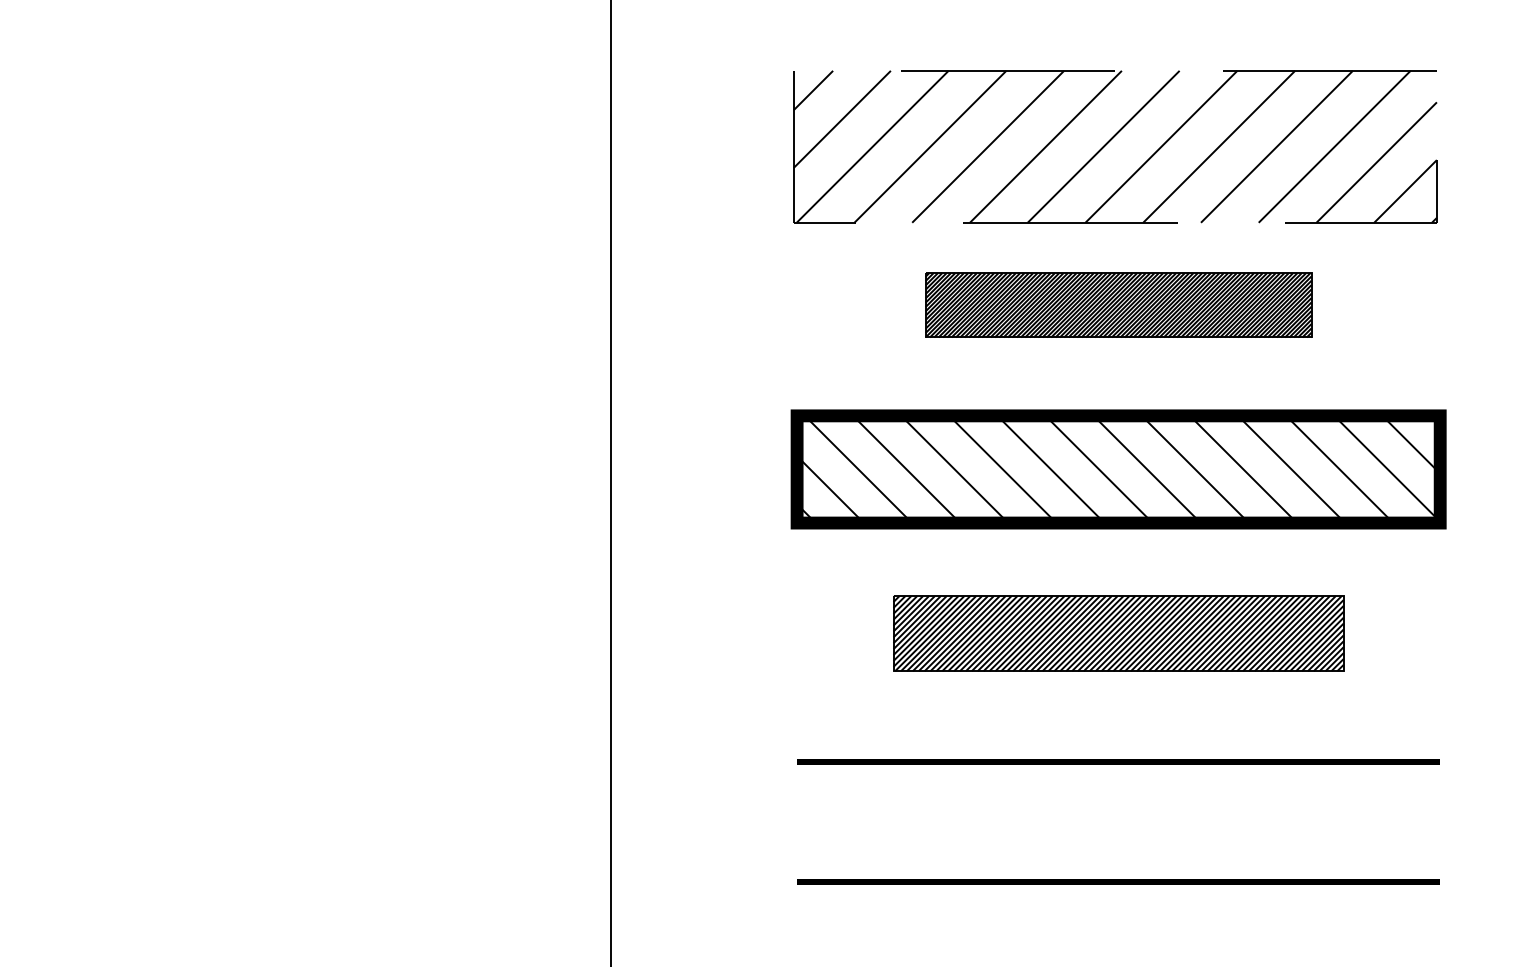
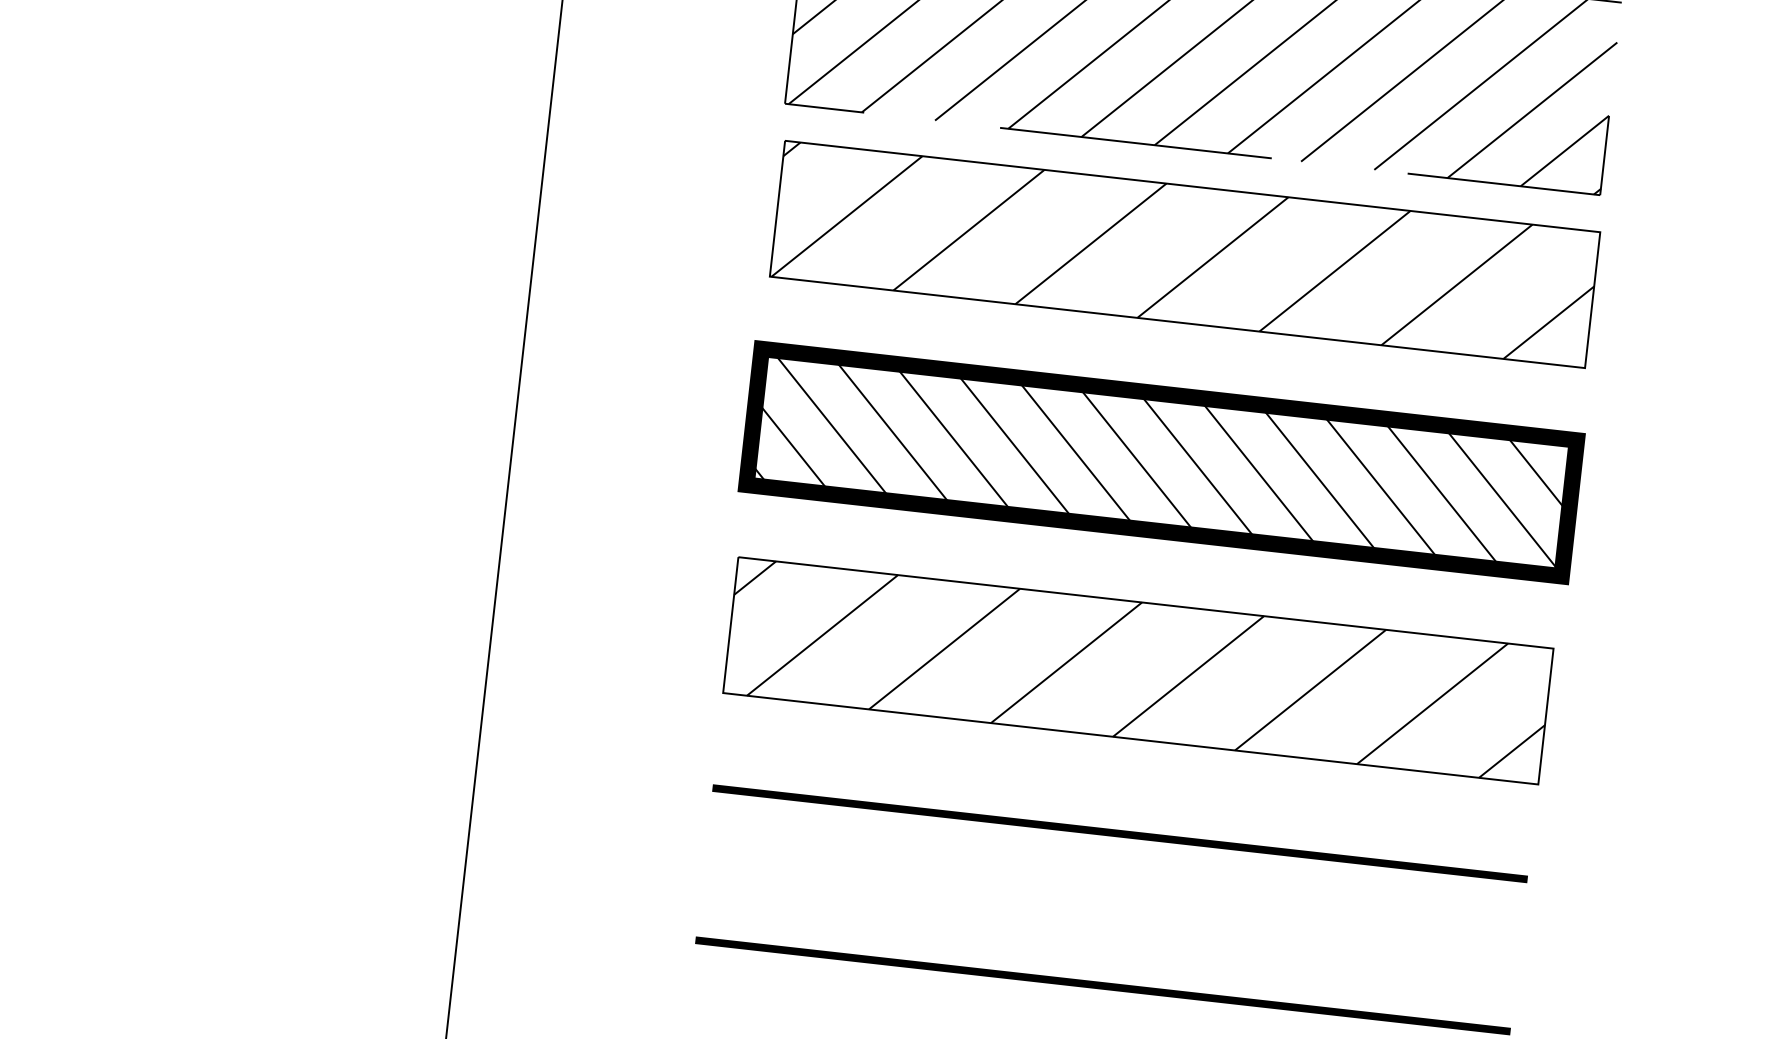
part: (1118, 305) -> (1184, 254), size x1.67
part: (1118, 633) -> (1138, 670), size x1.43

